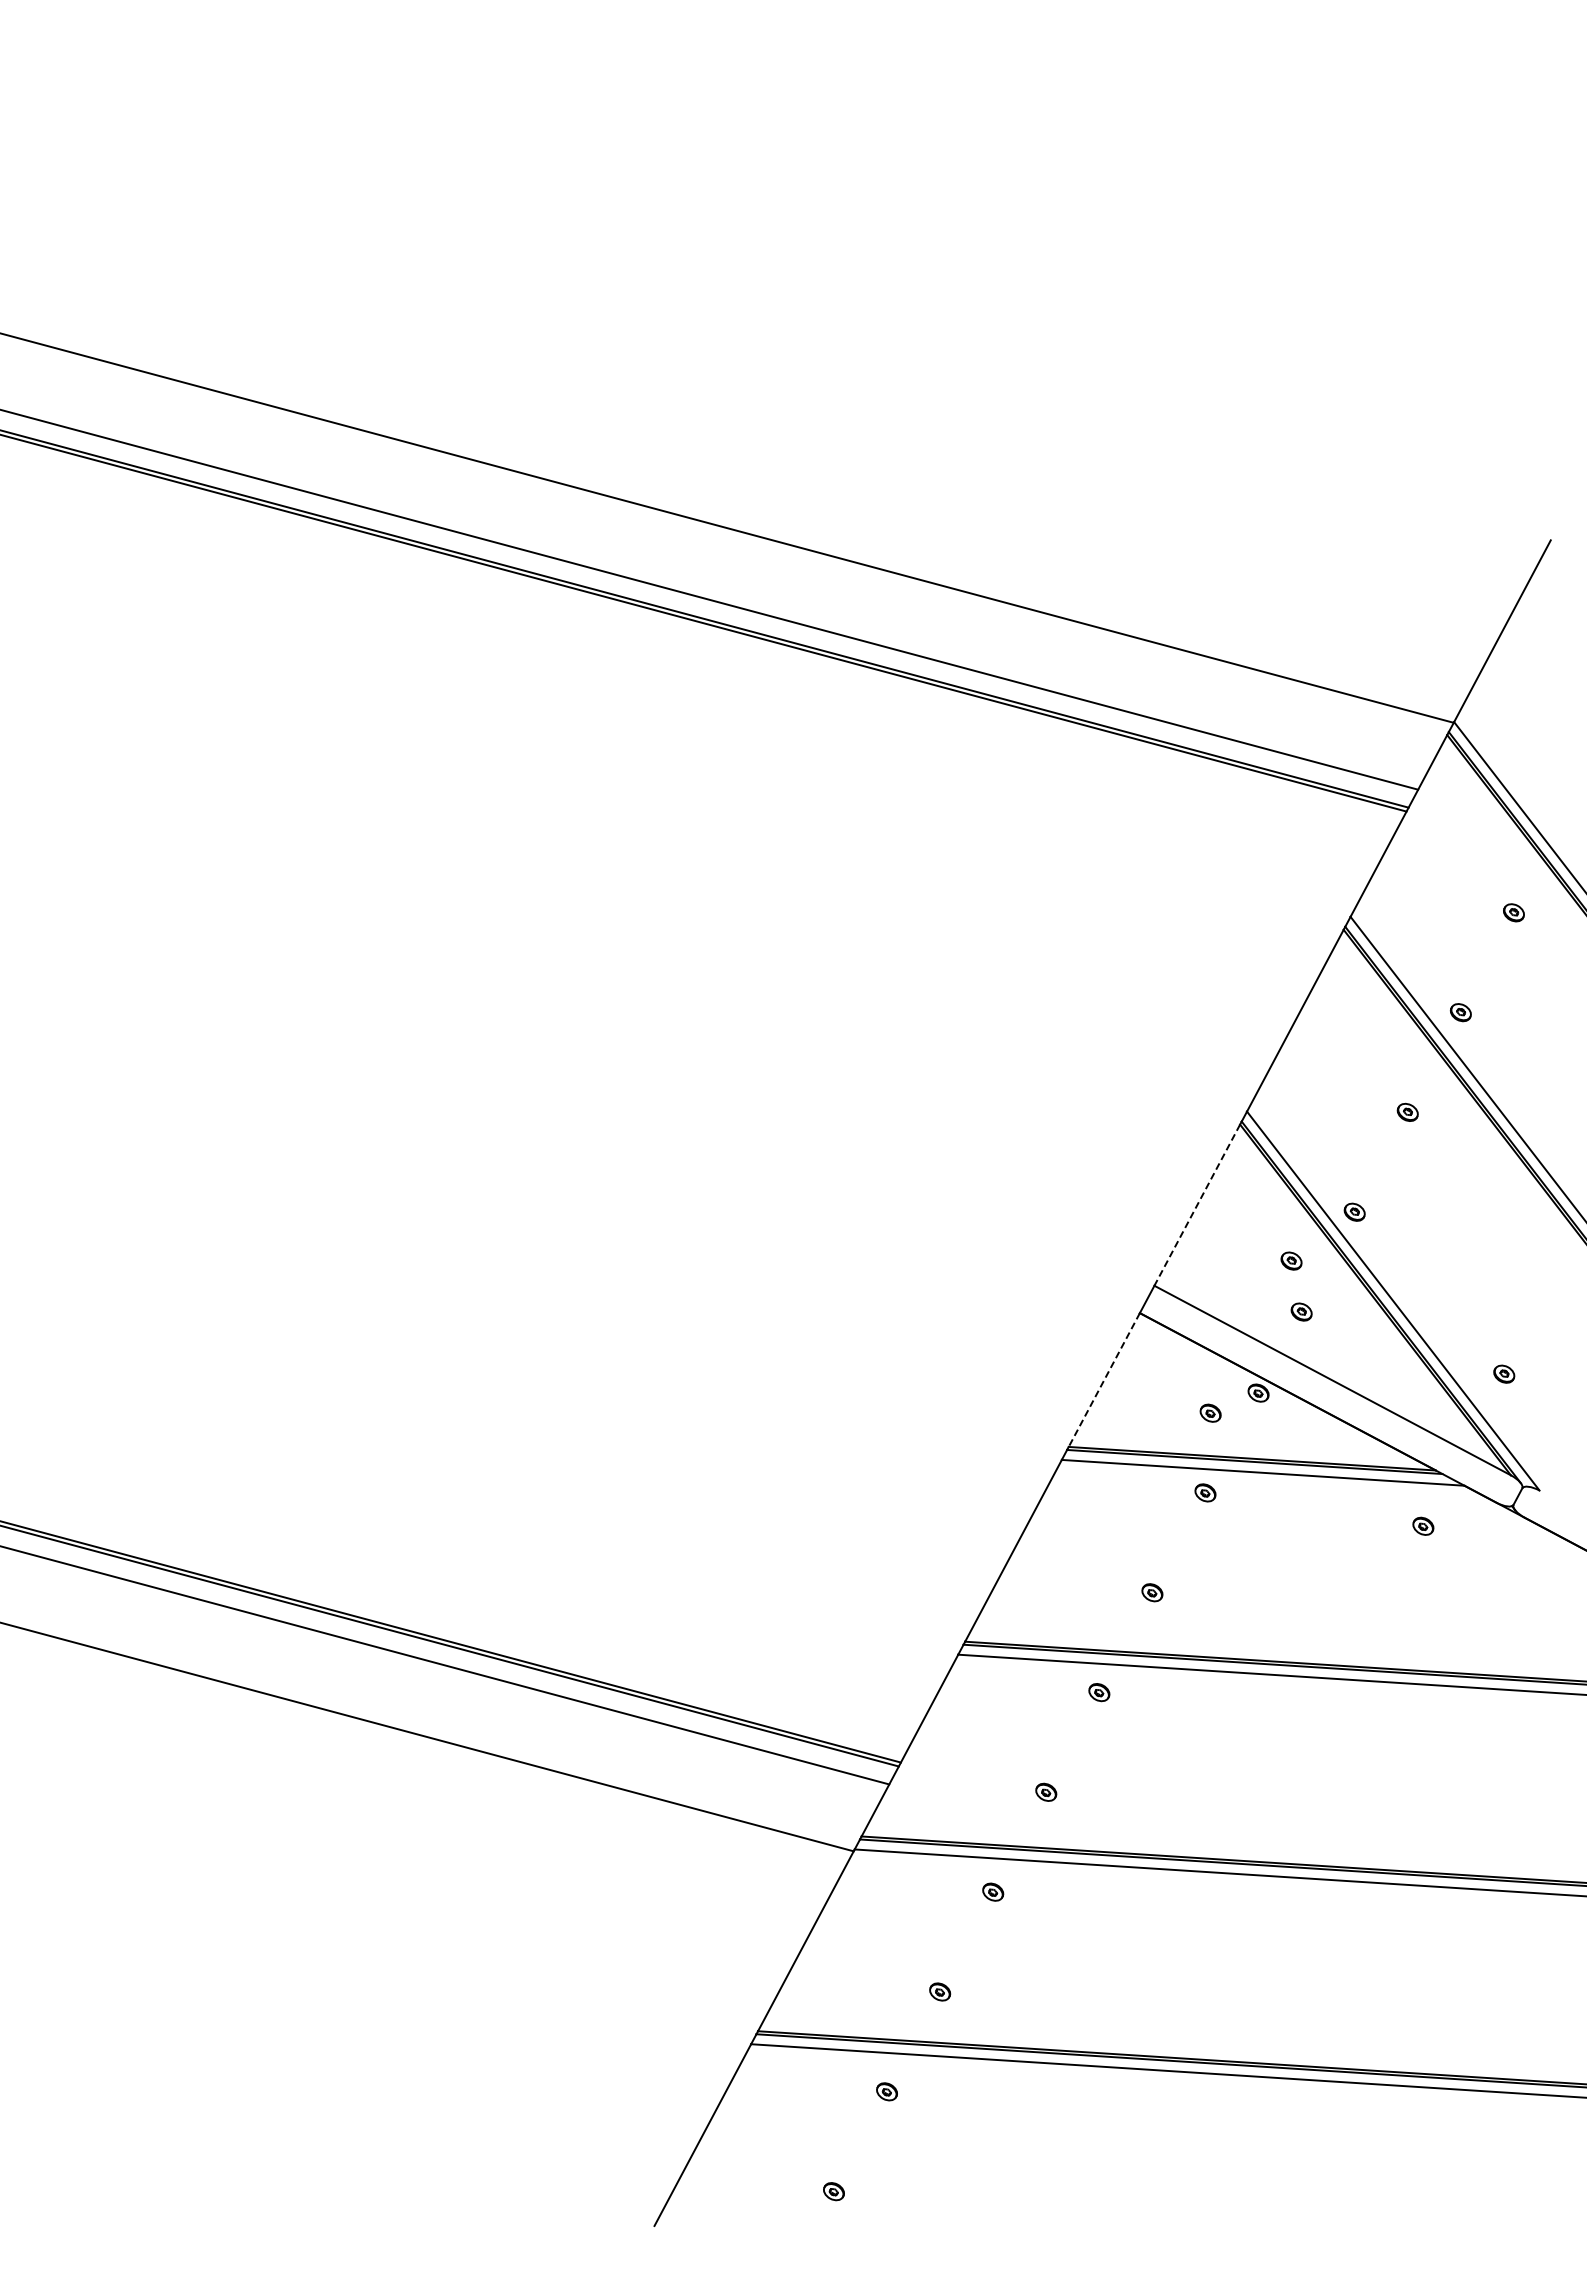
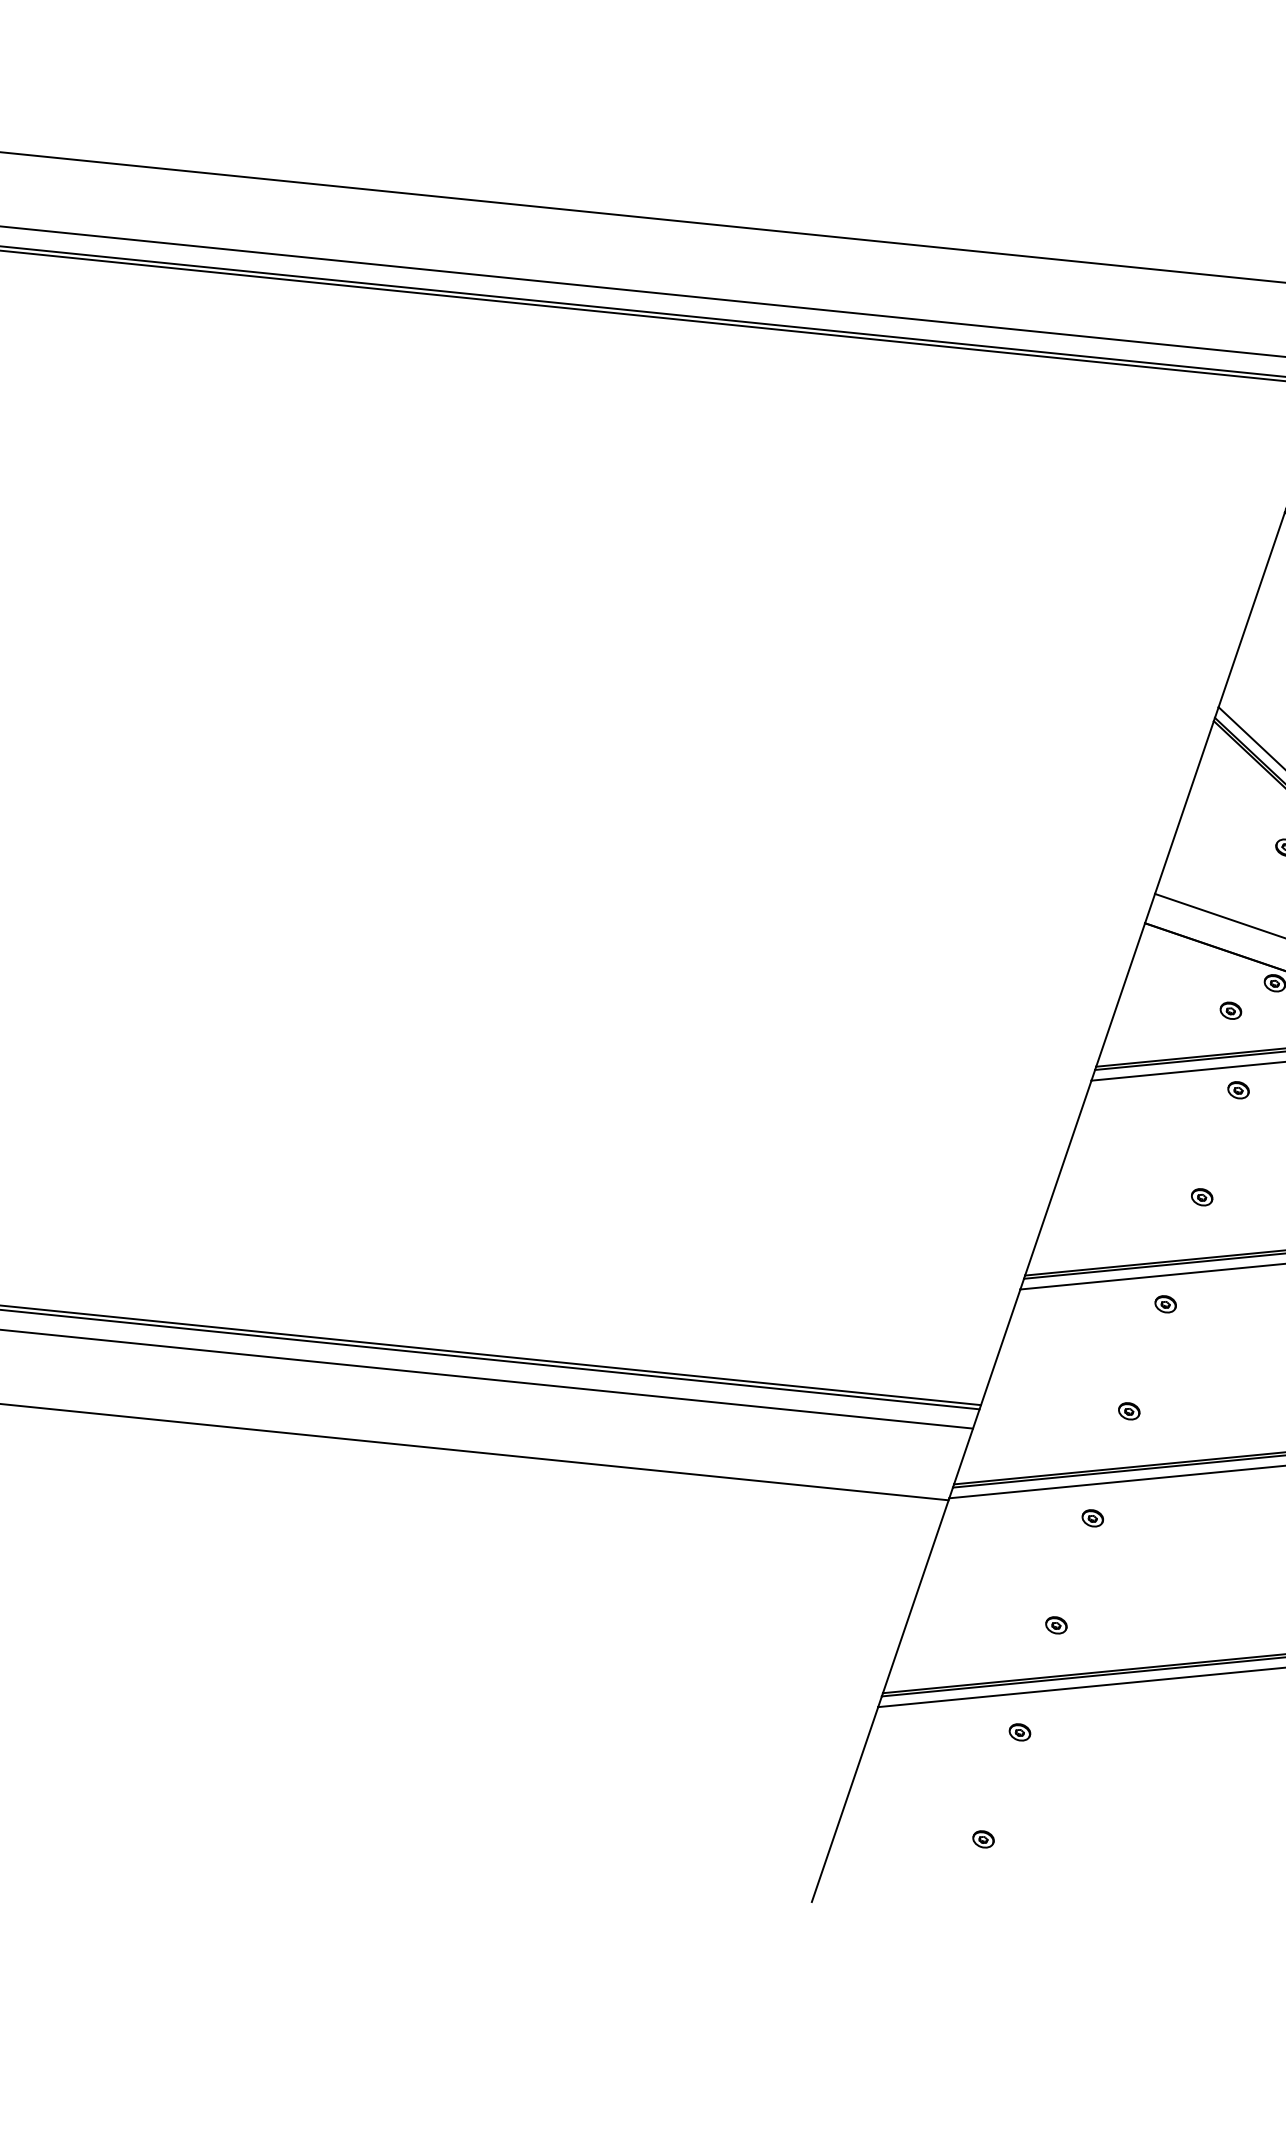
line: (1197, 1205) -> (1184, 807), dashed -> solid
line: (1104, 1380) -> (1120, 995), dashed -> solid

